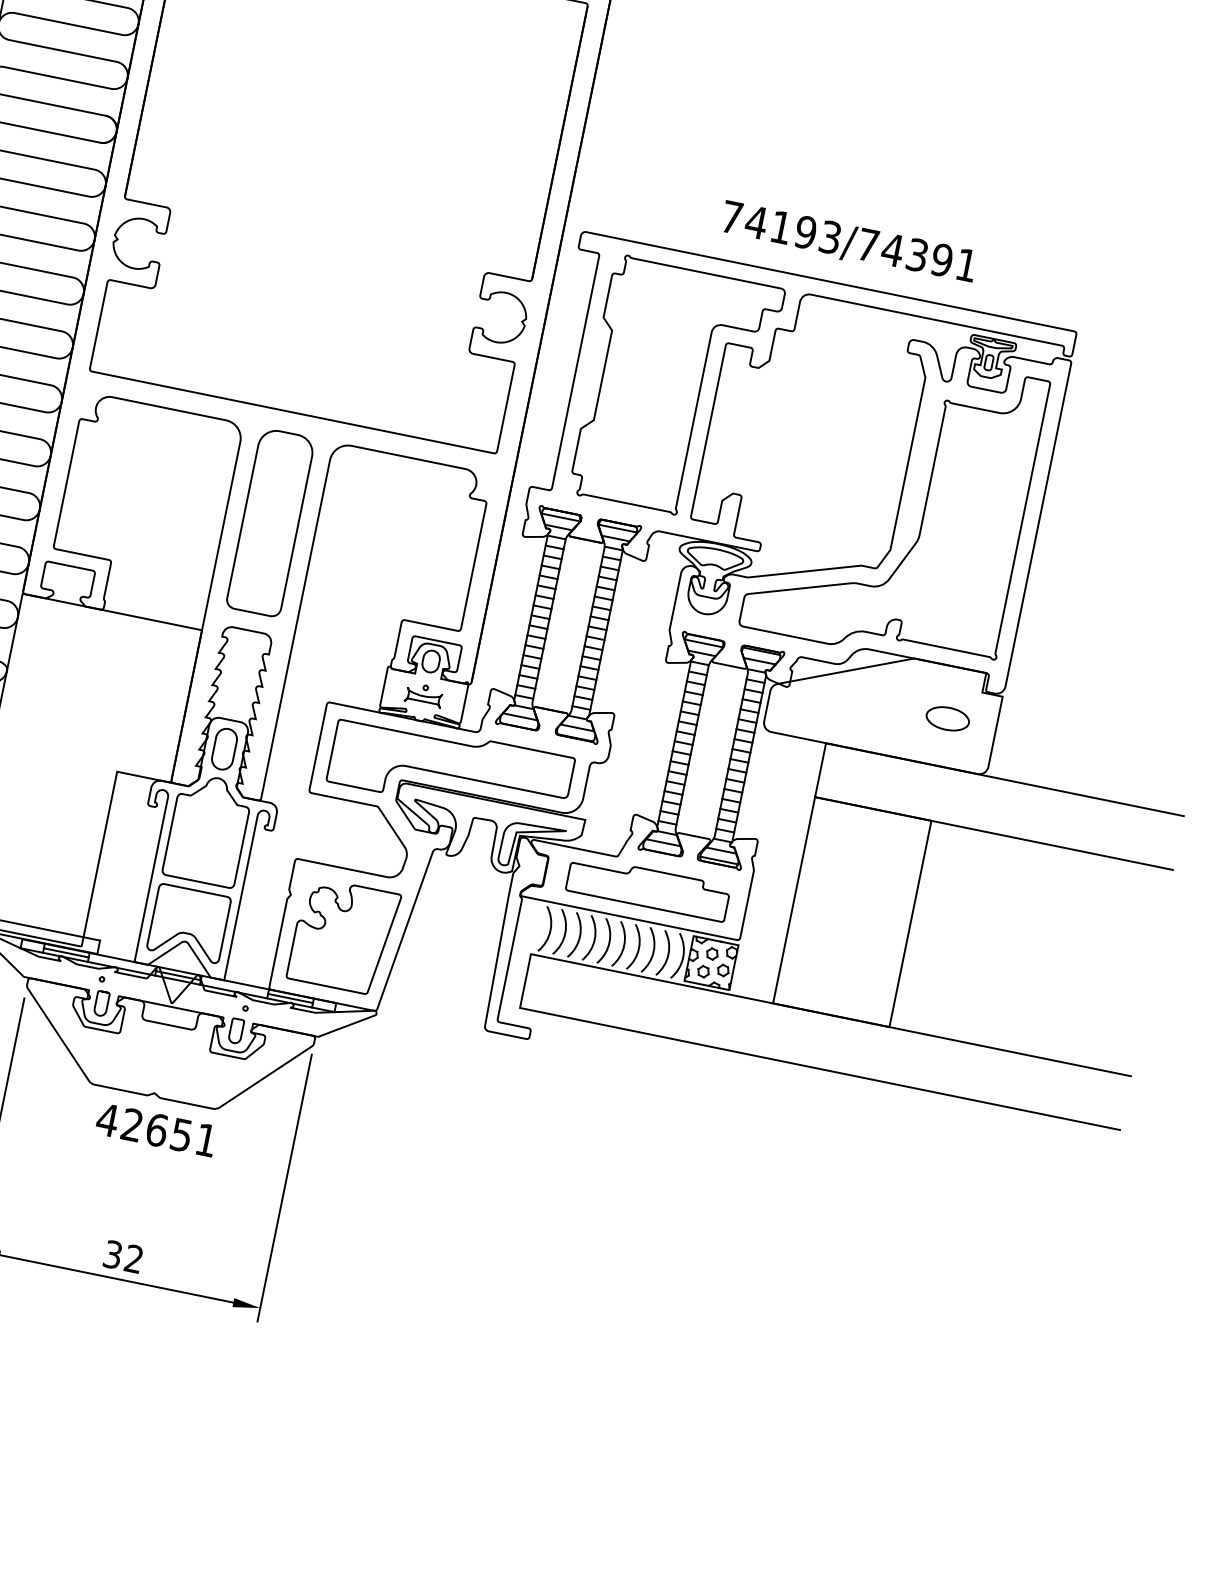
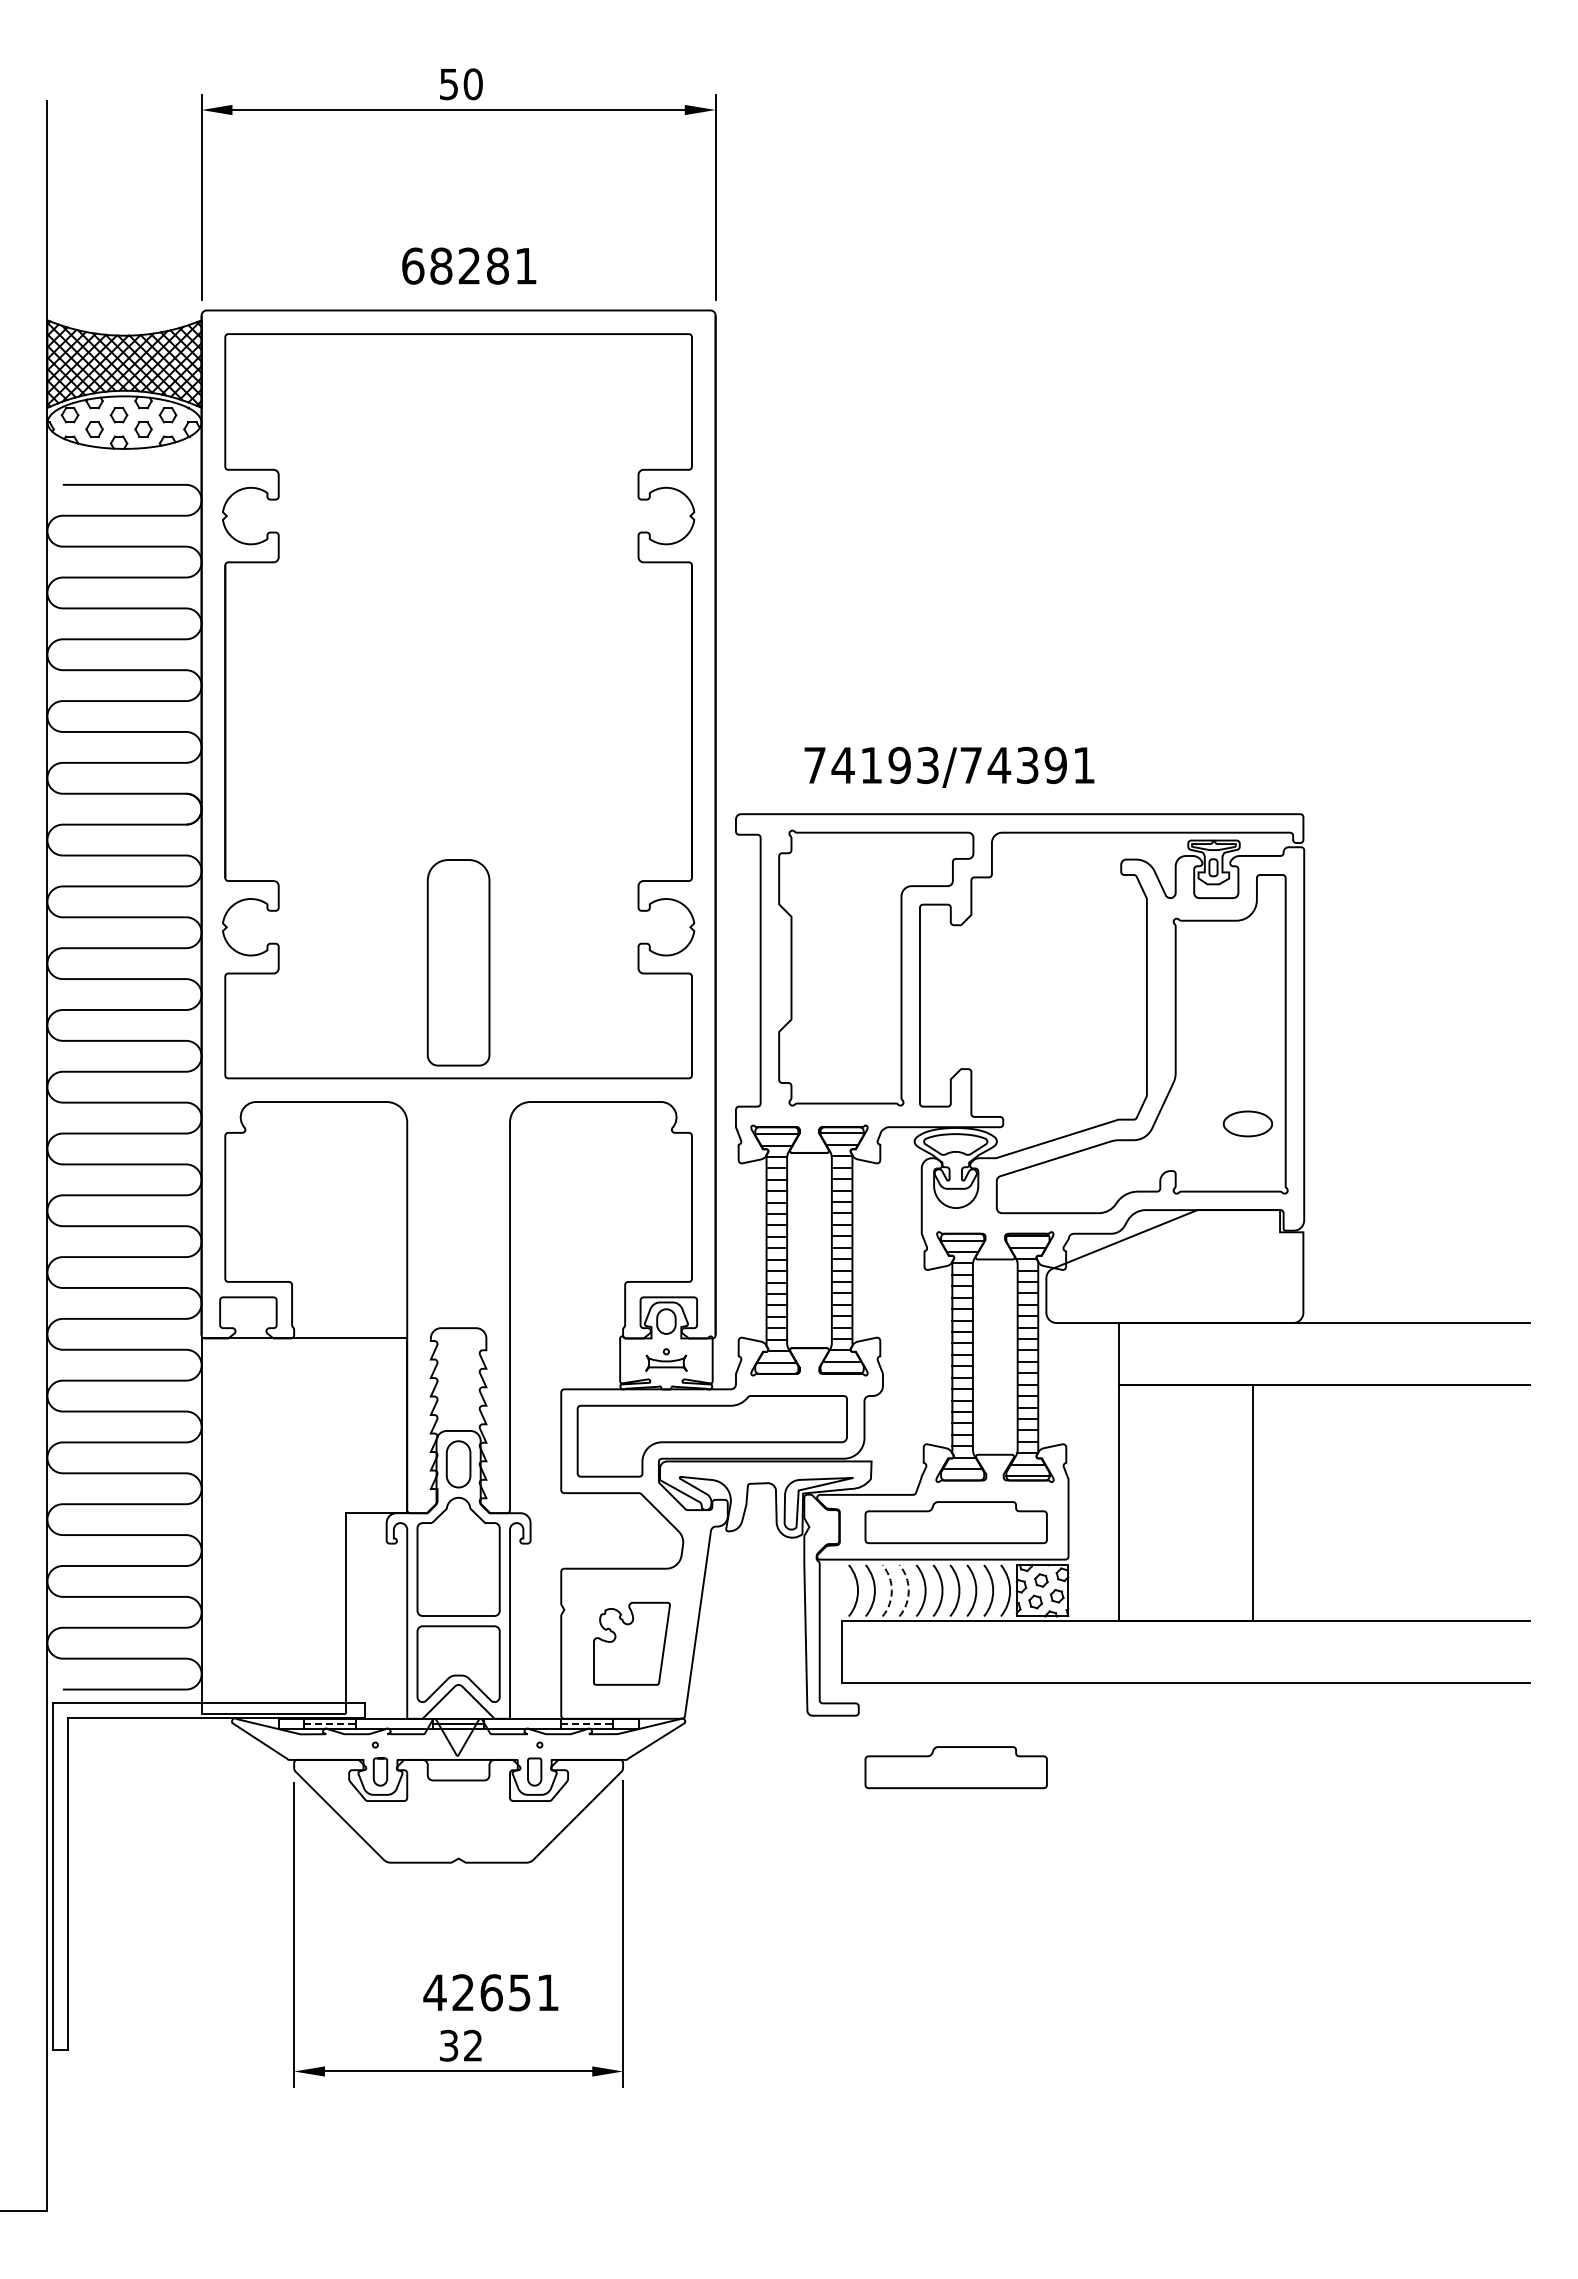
text: (849, 242) -> (949, 766), moved
part: (270, 522) -> (458, 962), moved
part: (947, 718) -> (1247, 1123), moved
part: (343, 936) -> (631, 1643), size x0.7
arc: (579, 936) -> (891, 1590), solid -> dashed
arc: (594, 939) -> (908, 1590), solid -> dashed
line: (66, 952) -> (330, 1723), solid -> dashed
line: (290, 998) -> (587, 1723), solid -> dashed
part: (604, 1101) -> (955, 1767), added
text: (156, 1129) -> (490, 1992), moved

